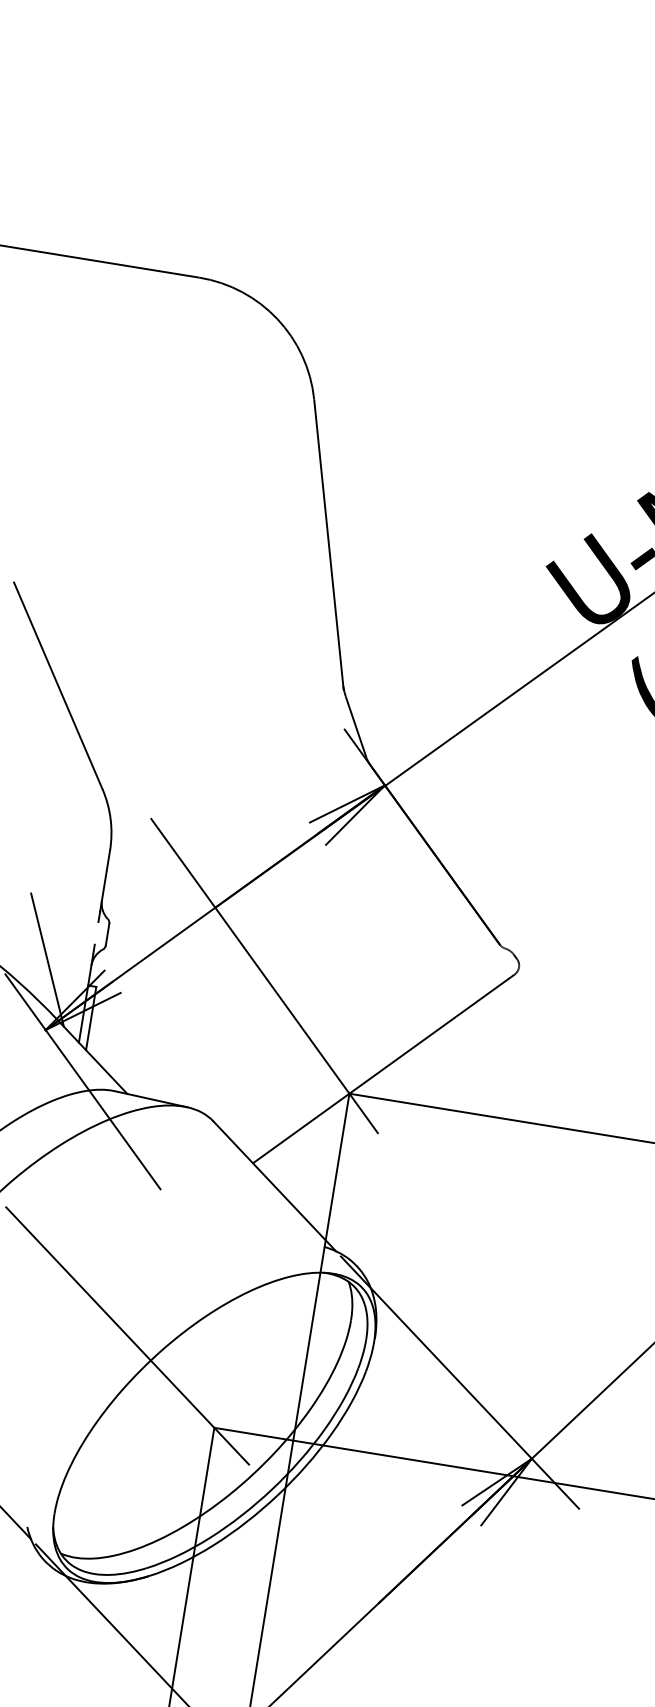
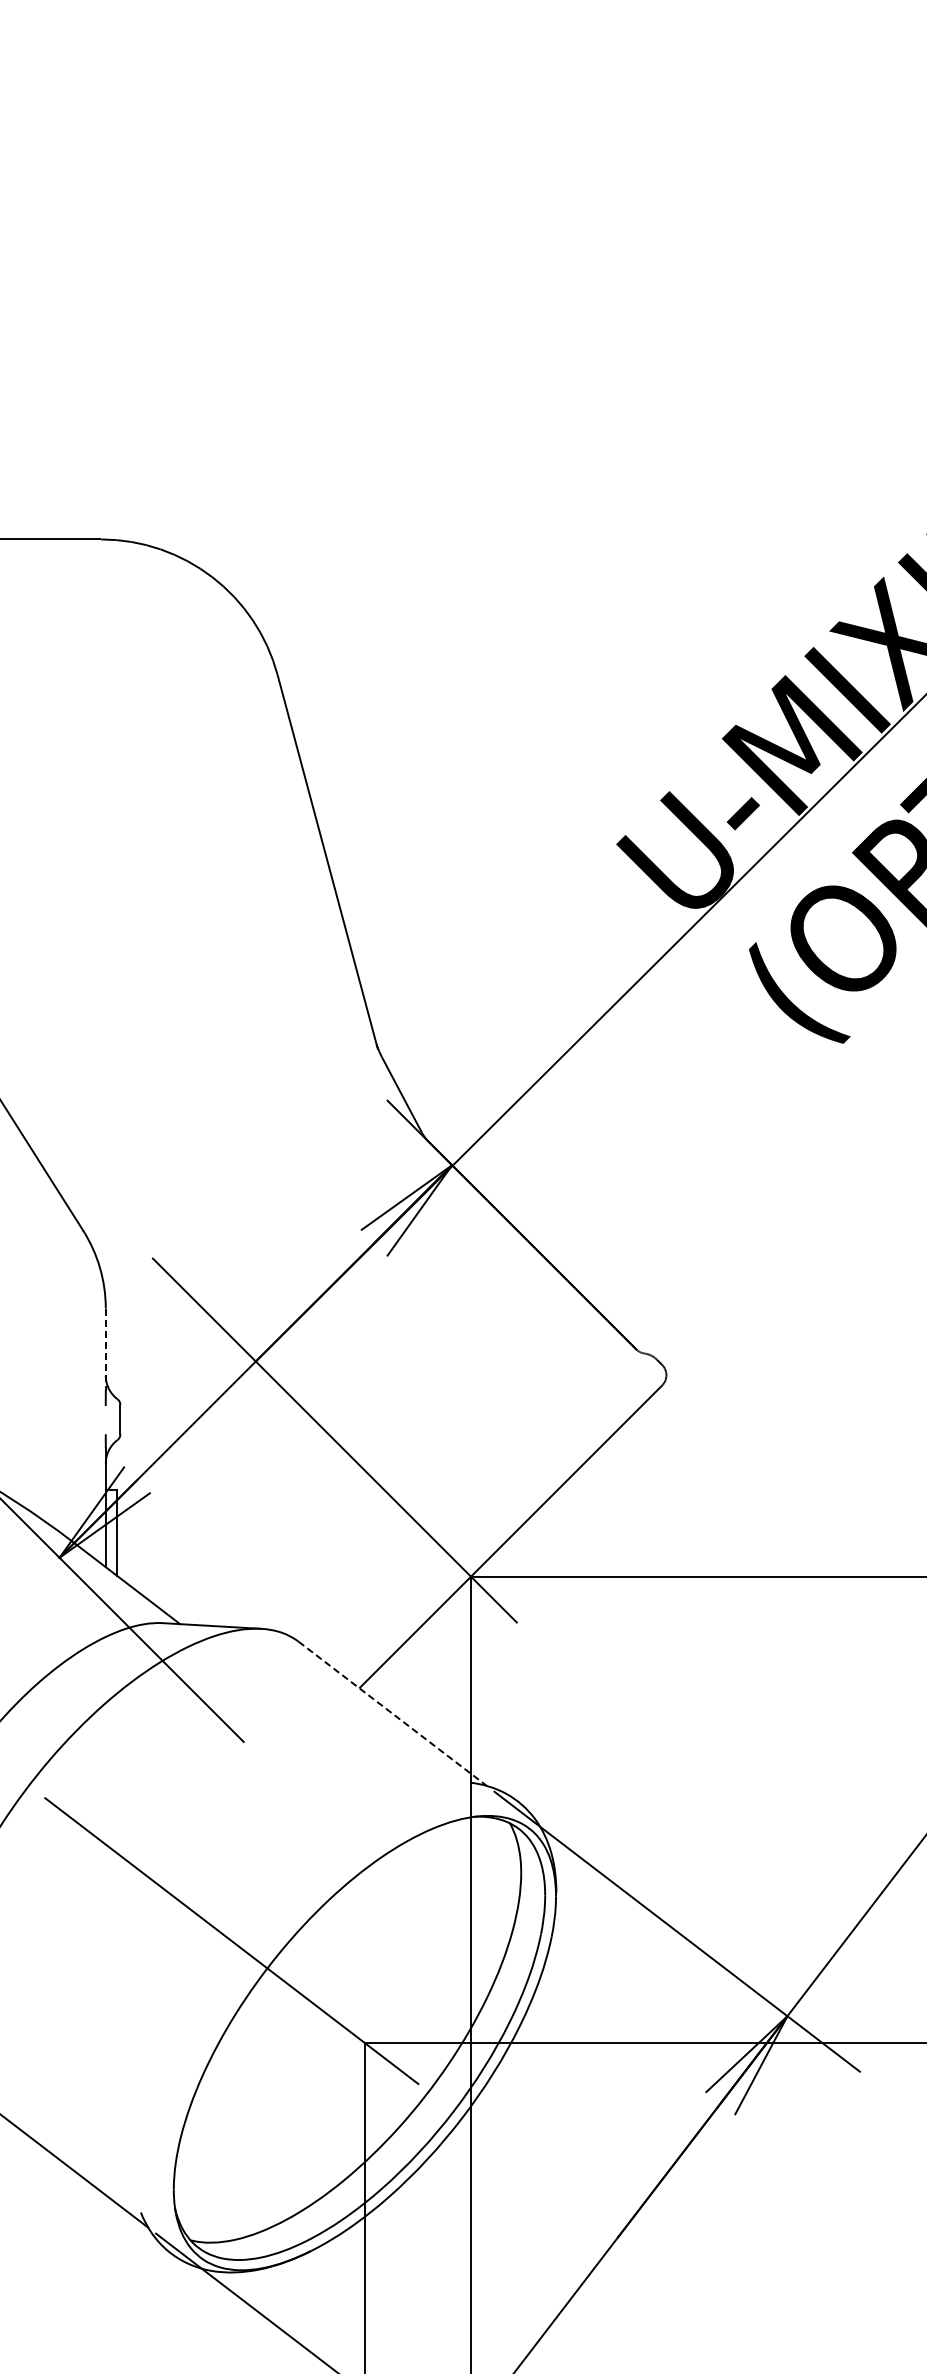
line: (104, 881) -> (105, 1350), solid -> dashed
line: (47, 959) -> (46, 1465), removed
line: (274, 1186) -> (392, 1713), solid -> dashed

